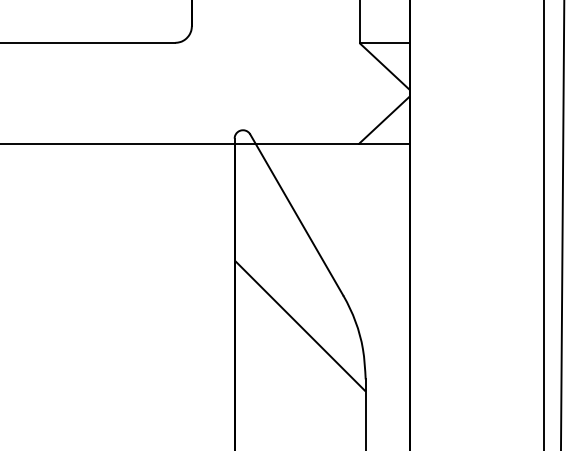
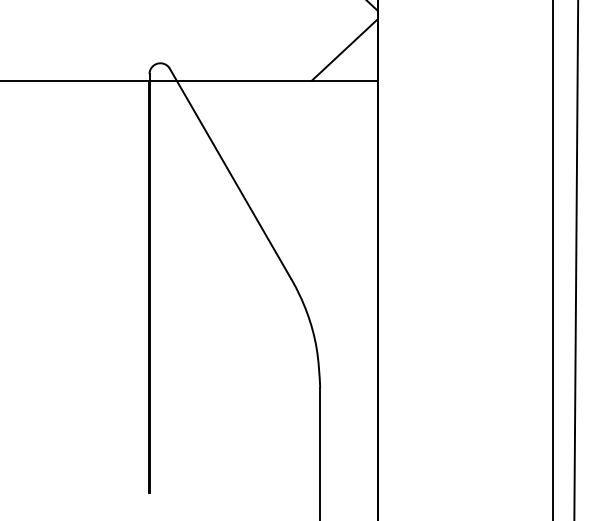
hatch: (299, 325) -> (233, 317), removed

